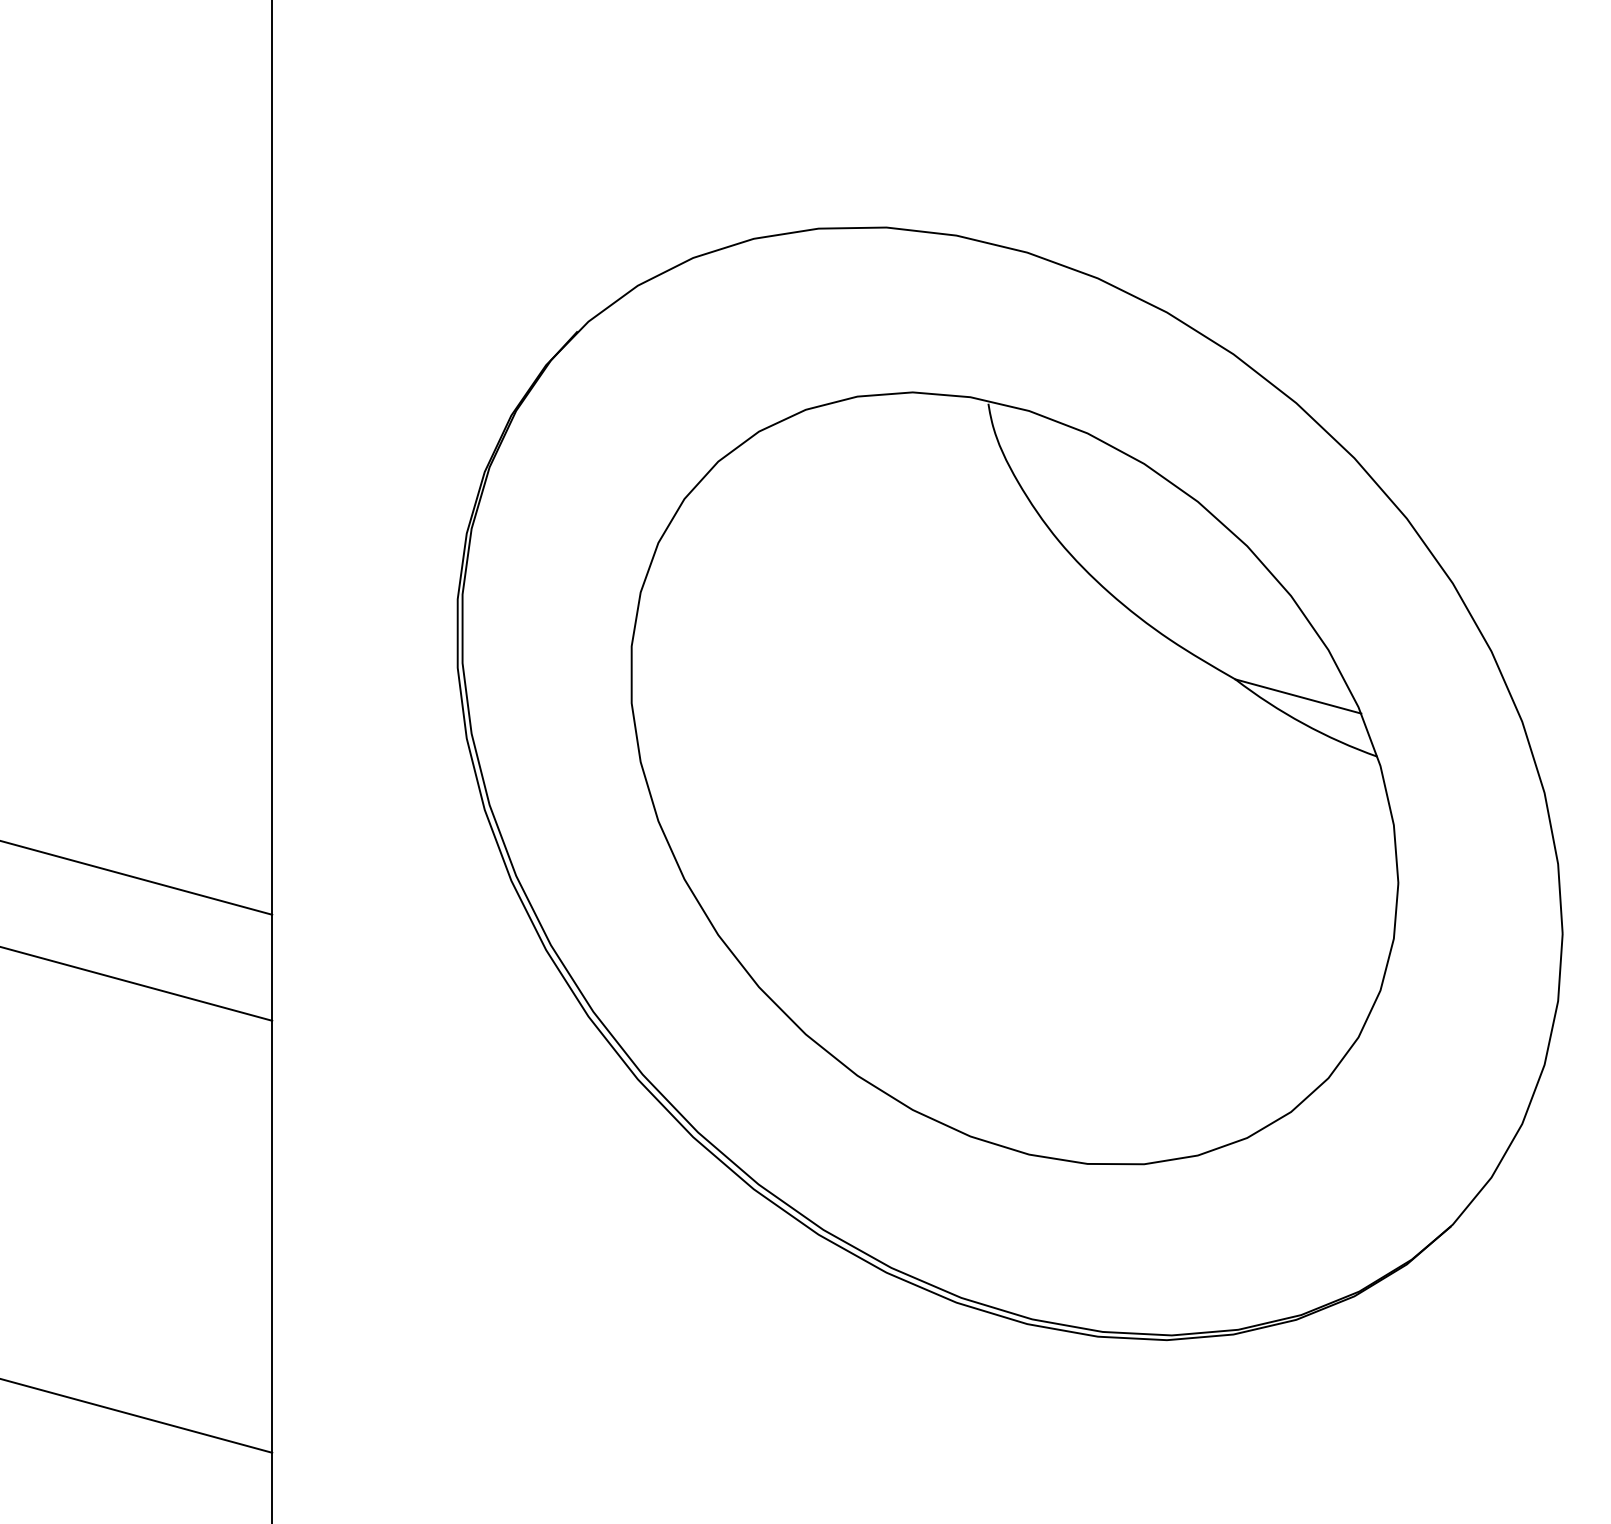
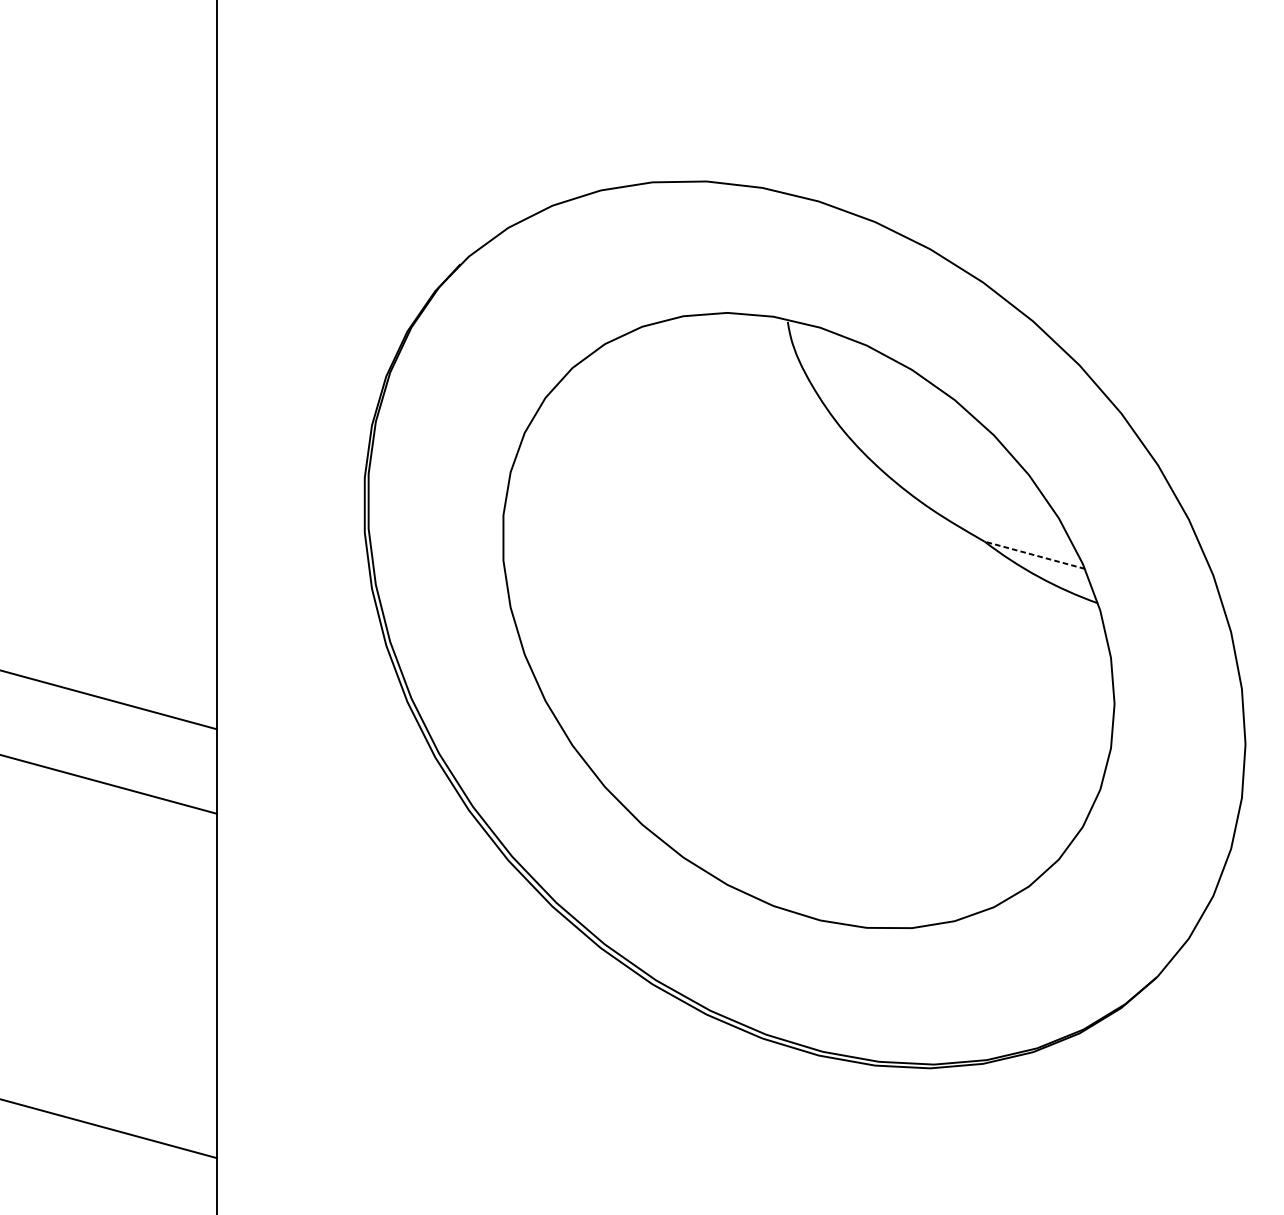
line: (1297, 696) -> (1034, 555), solid -> dashed

